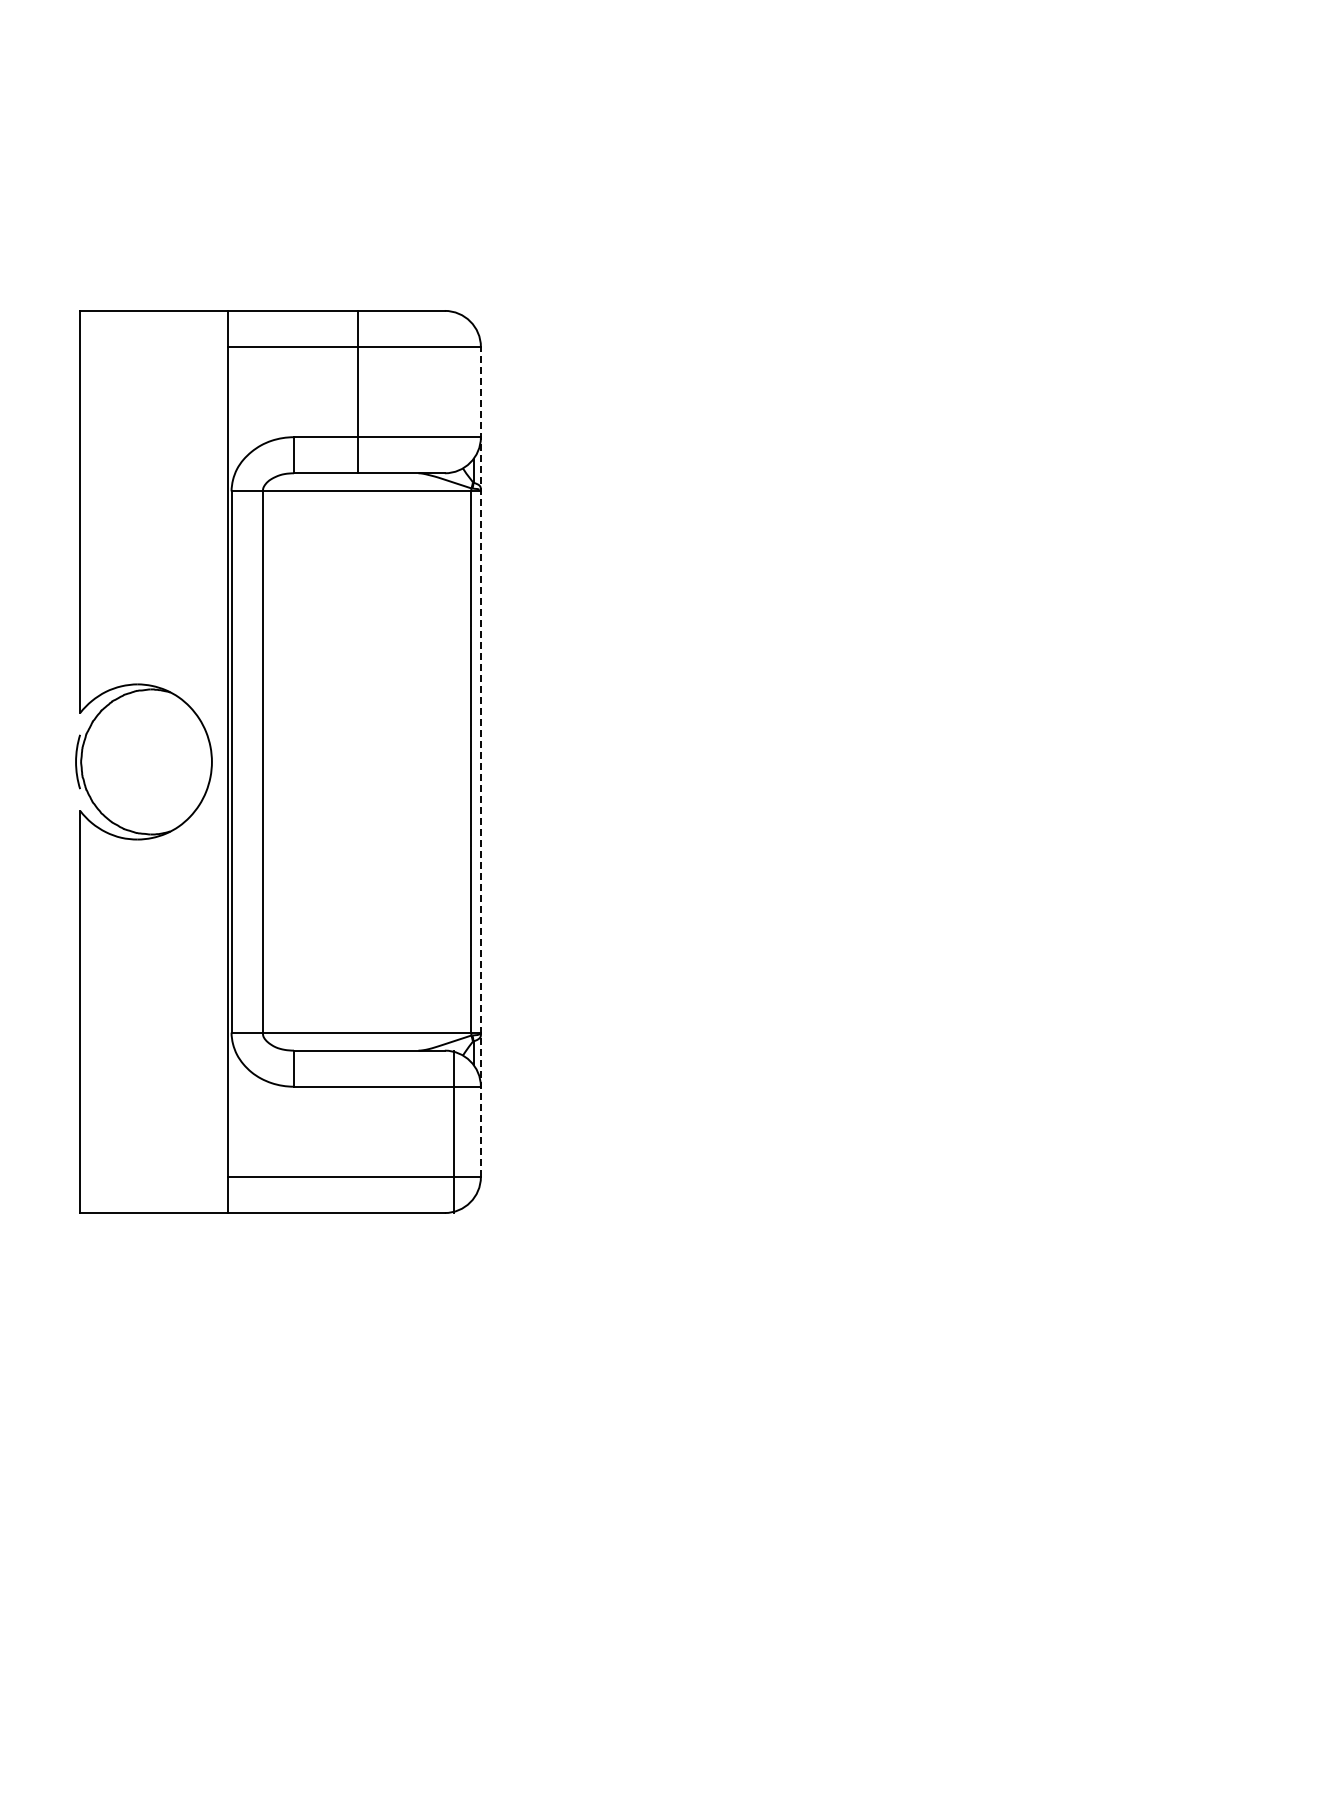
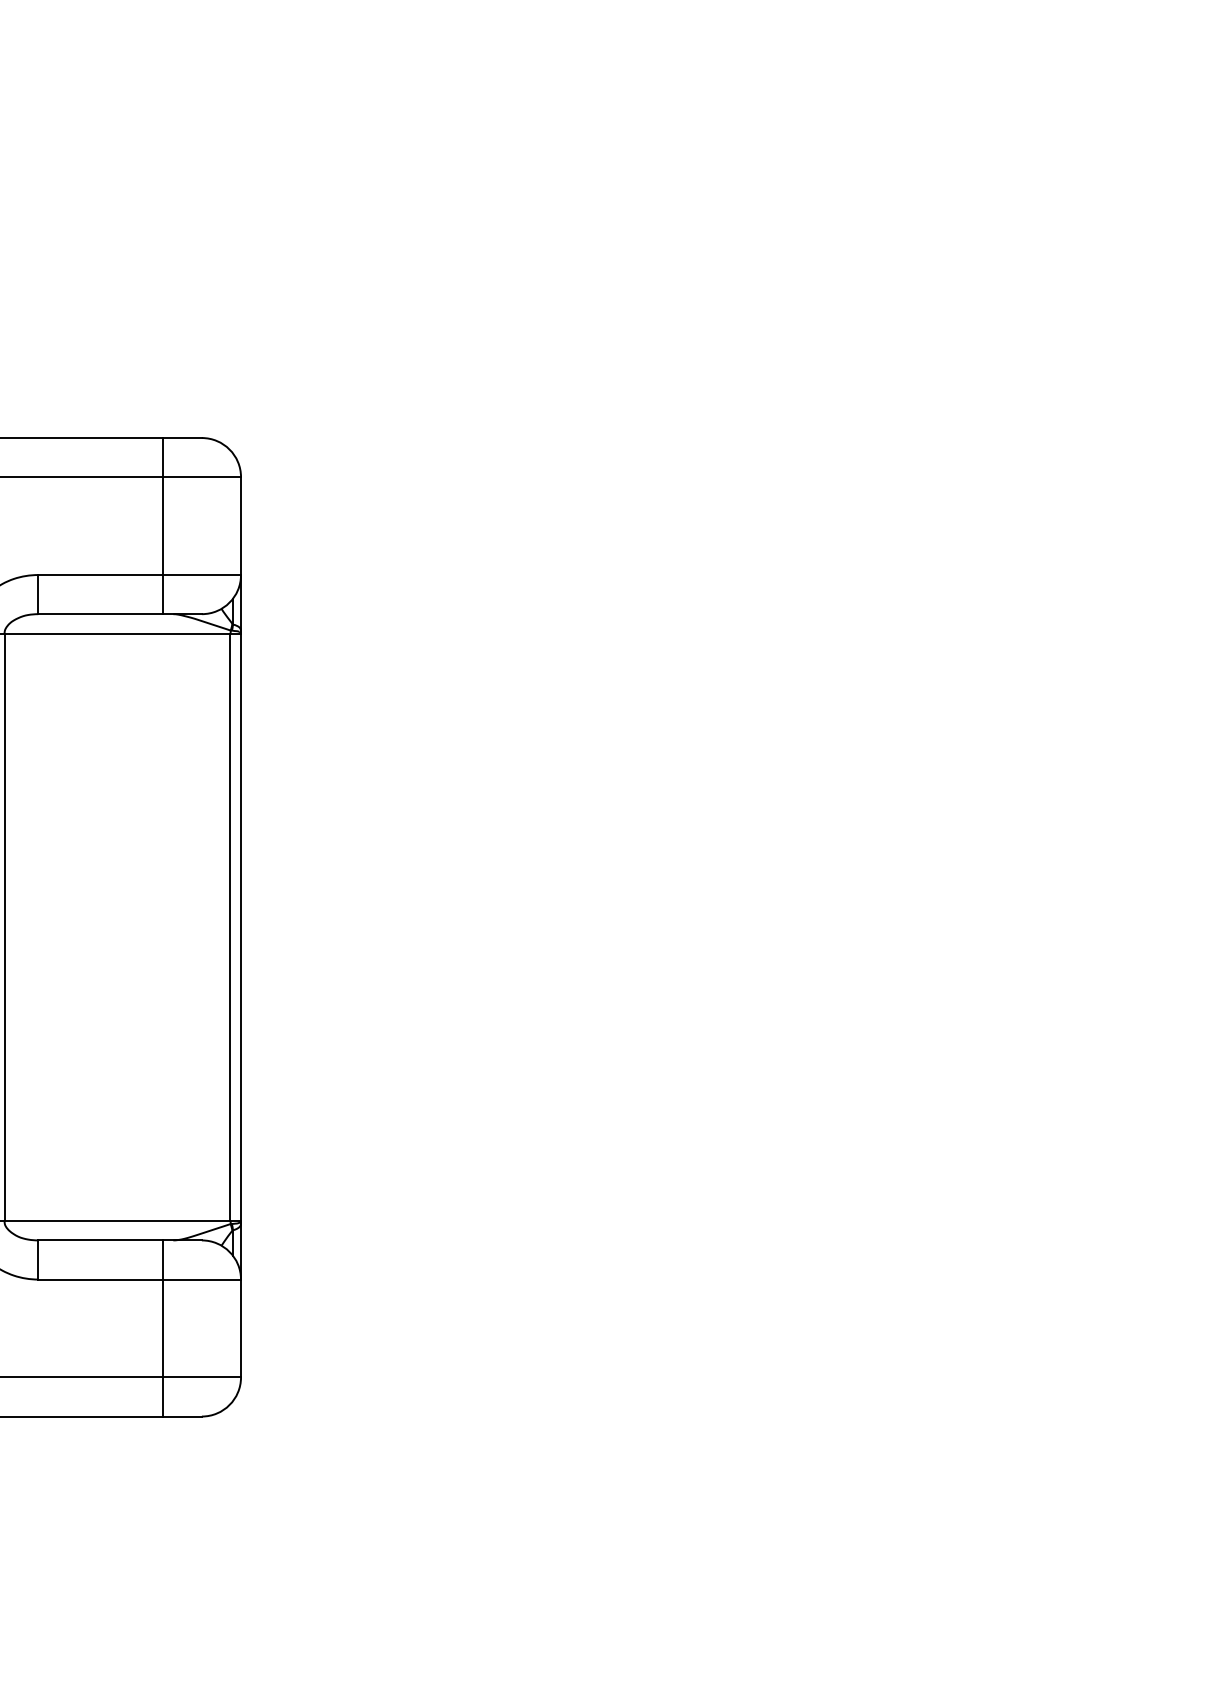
line: (357, 391) -> (162, 525), moved
line: (480, 761) -> (240, 926), dashed -> solid
line: (453, 1131) -> (162, 1328), moved

